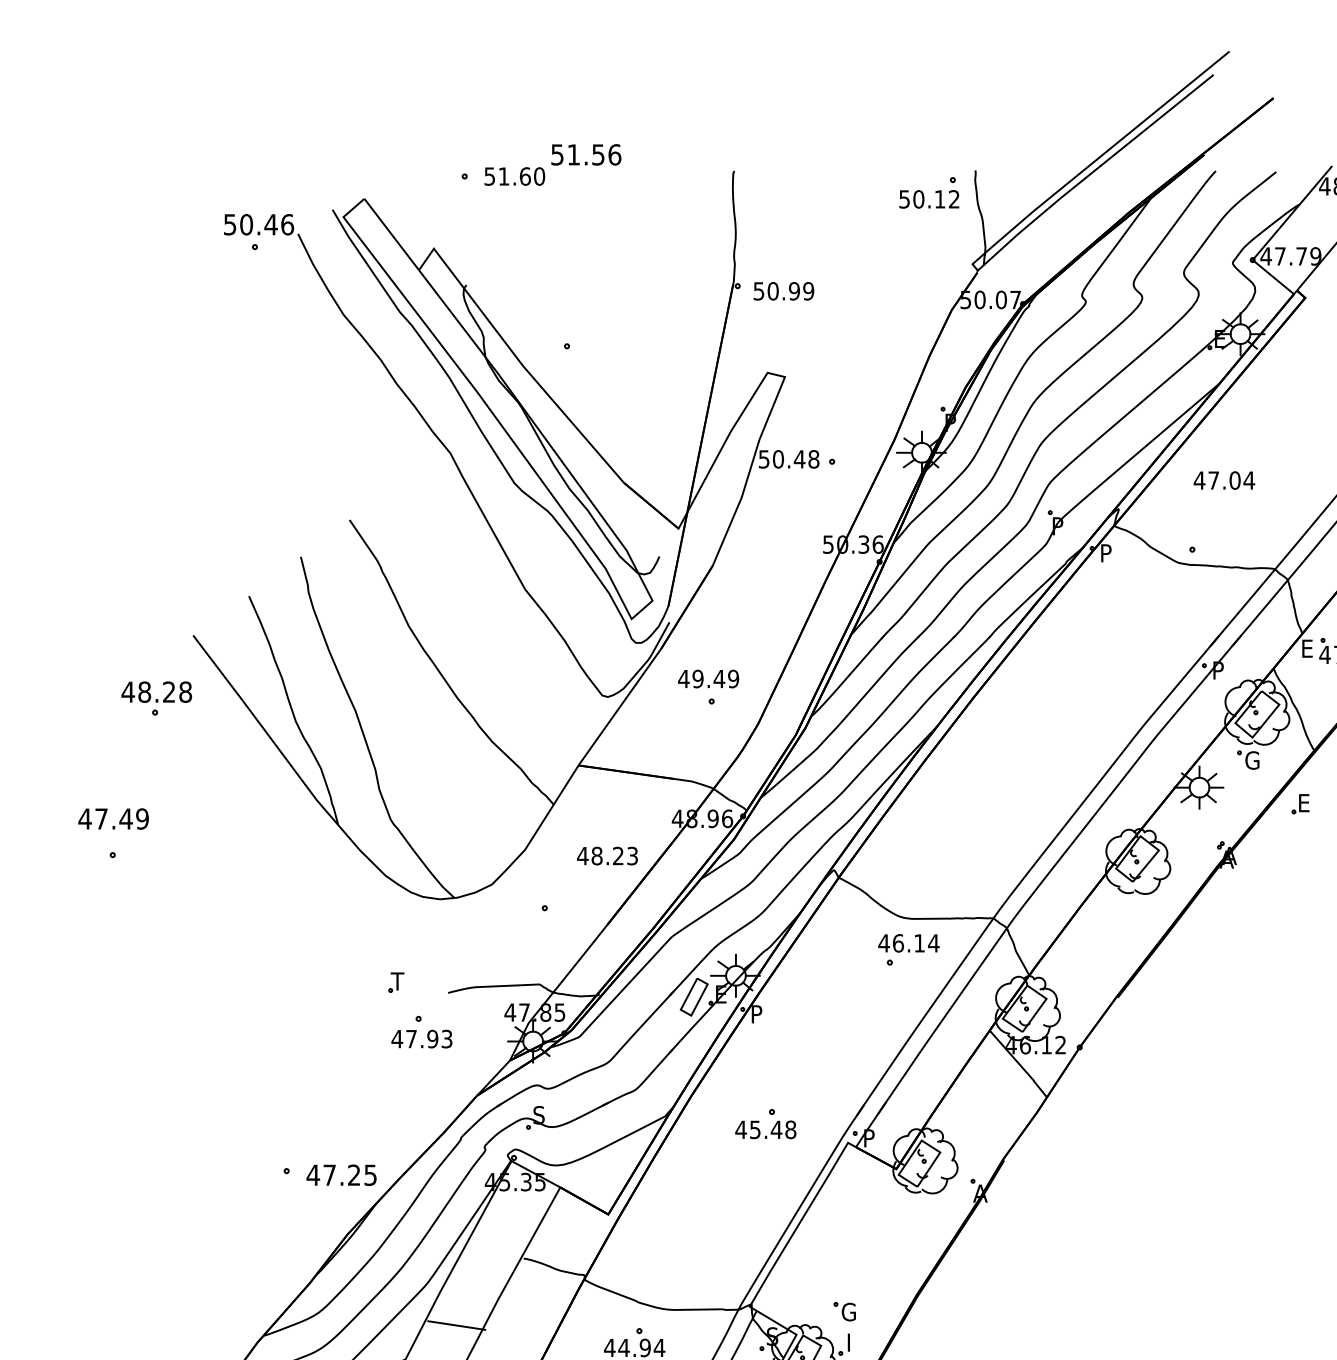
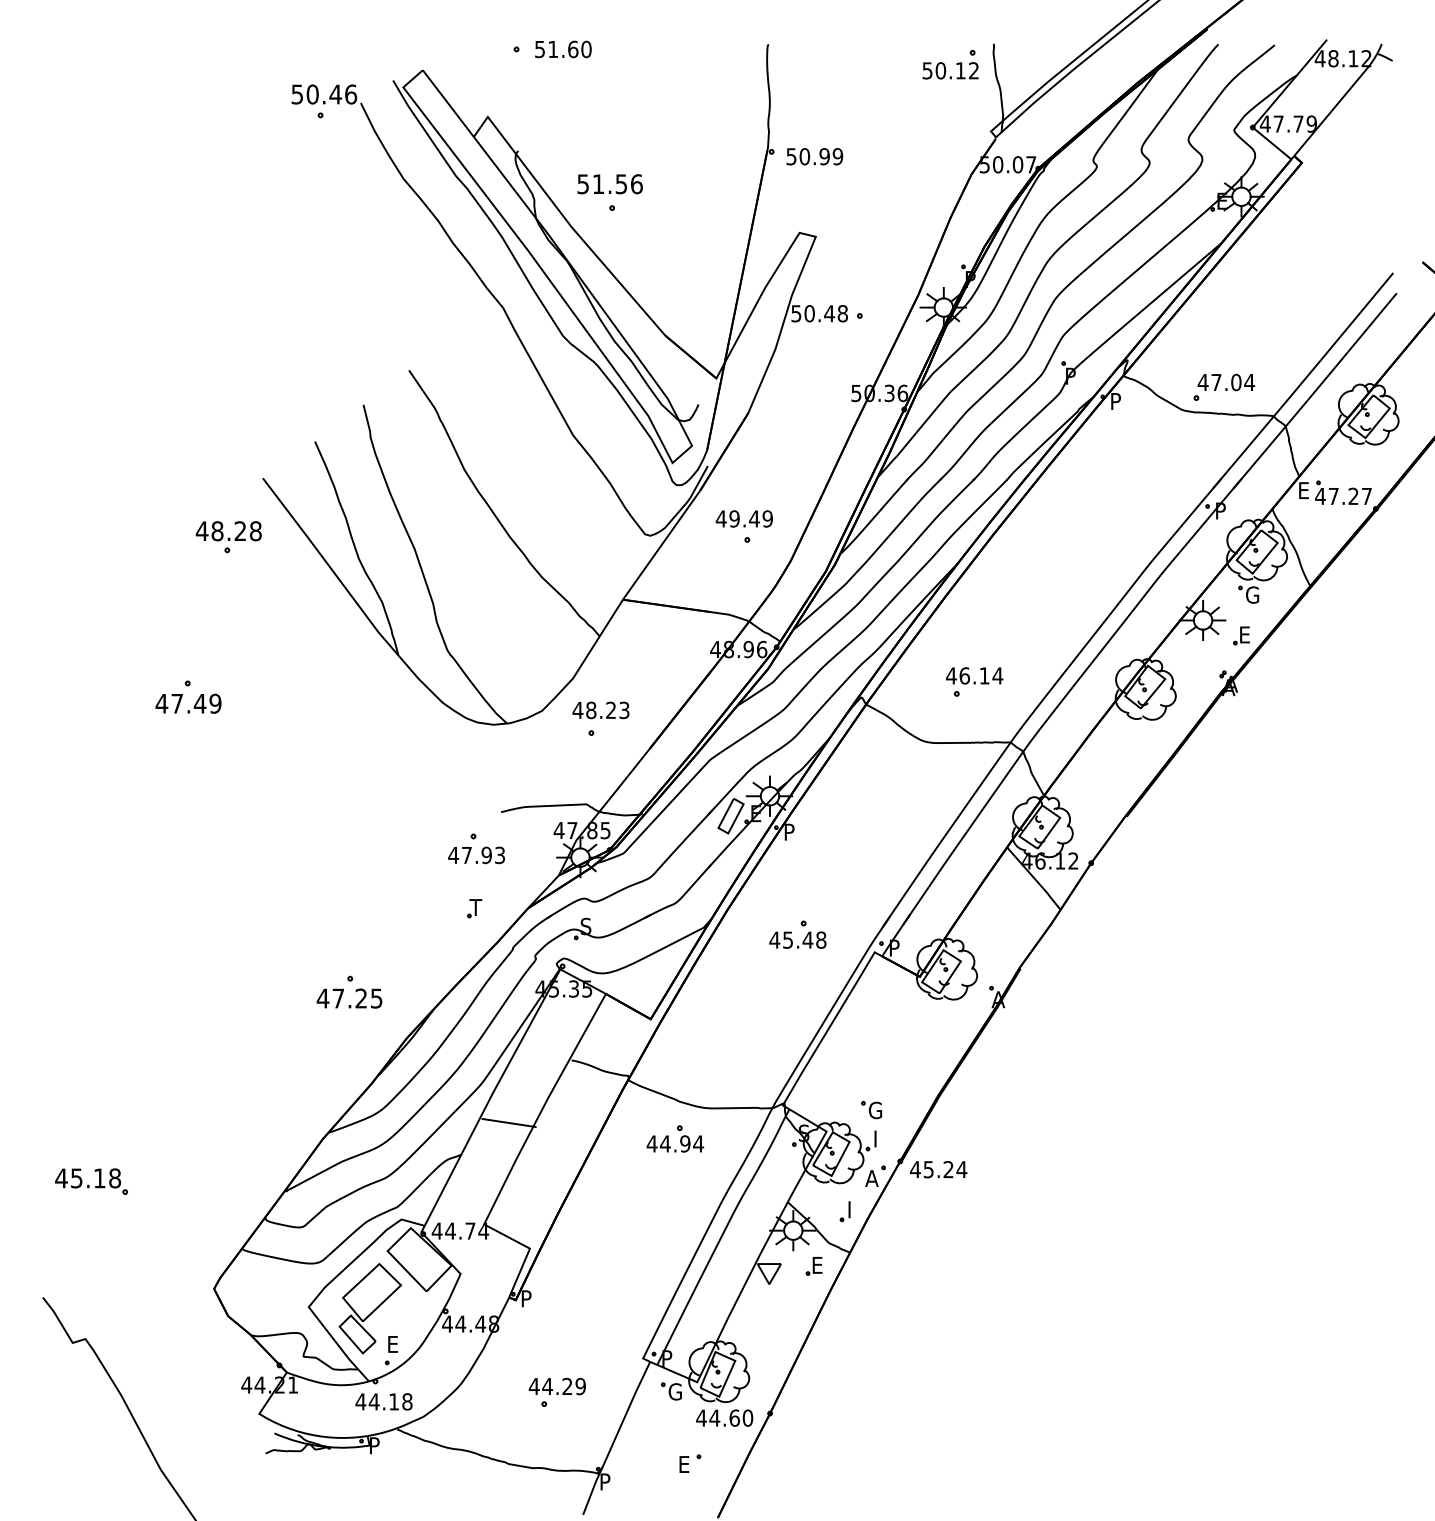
text: (585, 155) -> (609, 184), moved
text: (1224, 480) -> (1226, 382), moved
part: (1300, 803) -> (1241, 635), moved
text: (113, 818) -> (188, 703), moved
text: (606, 856) -> (600, 710), moved
part: (908, 949) -> (974, 681), moved
part: (396, 982) -> (474, 908), moved
text: (341, 1175) -> (349, 998), moved

